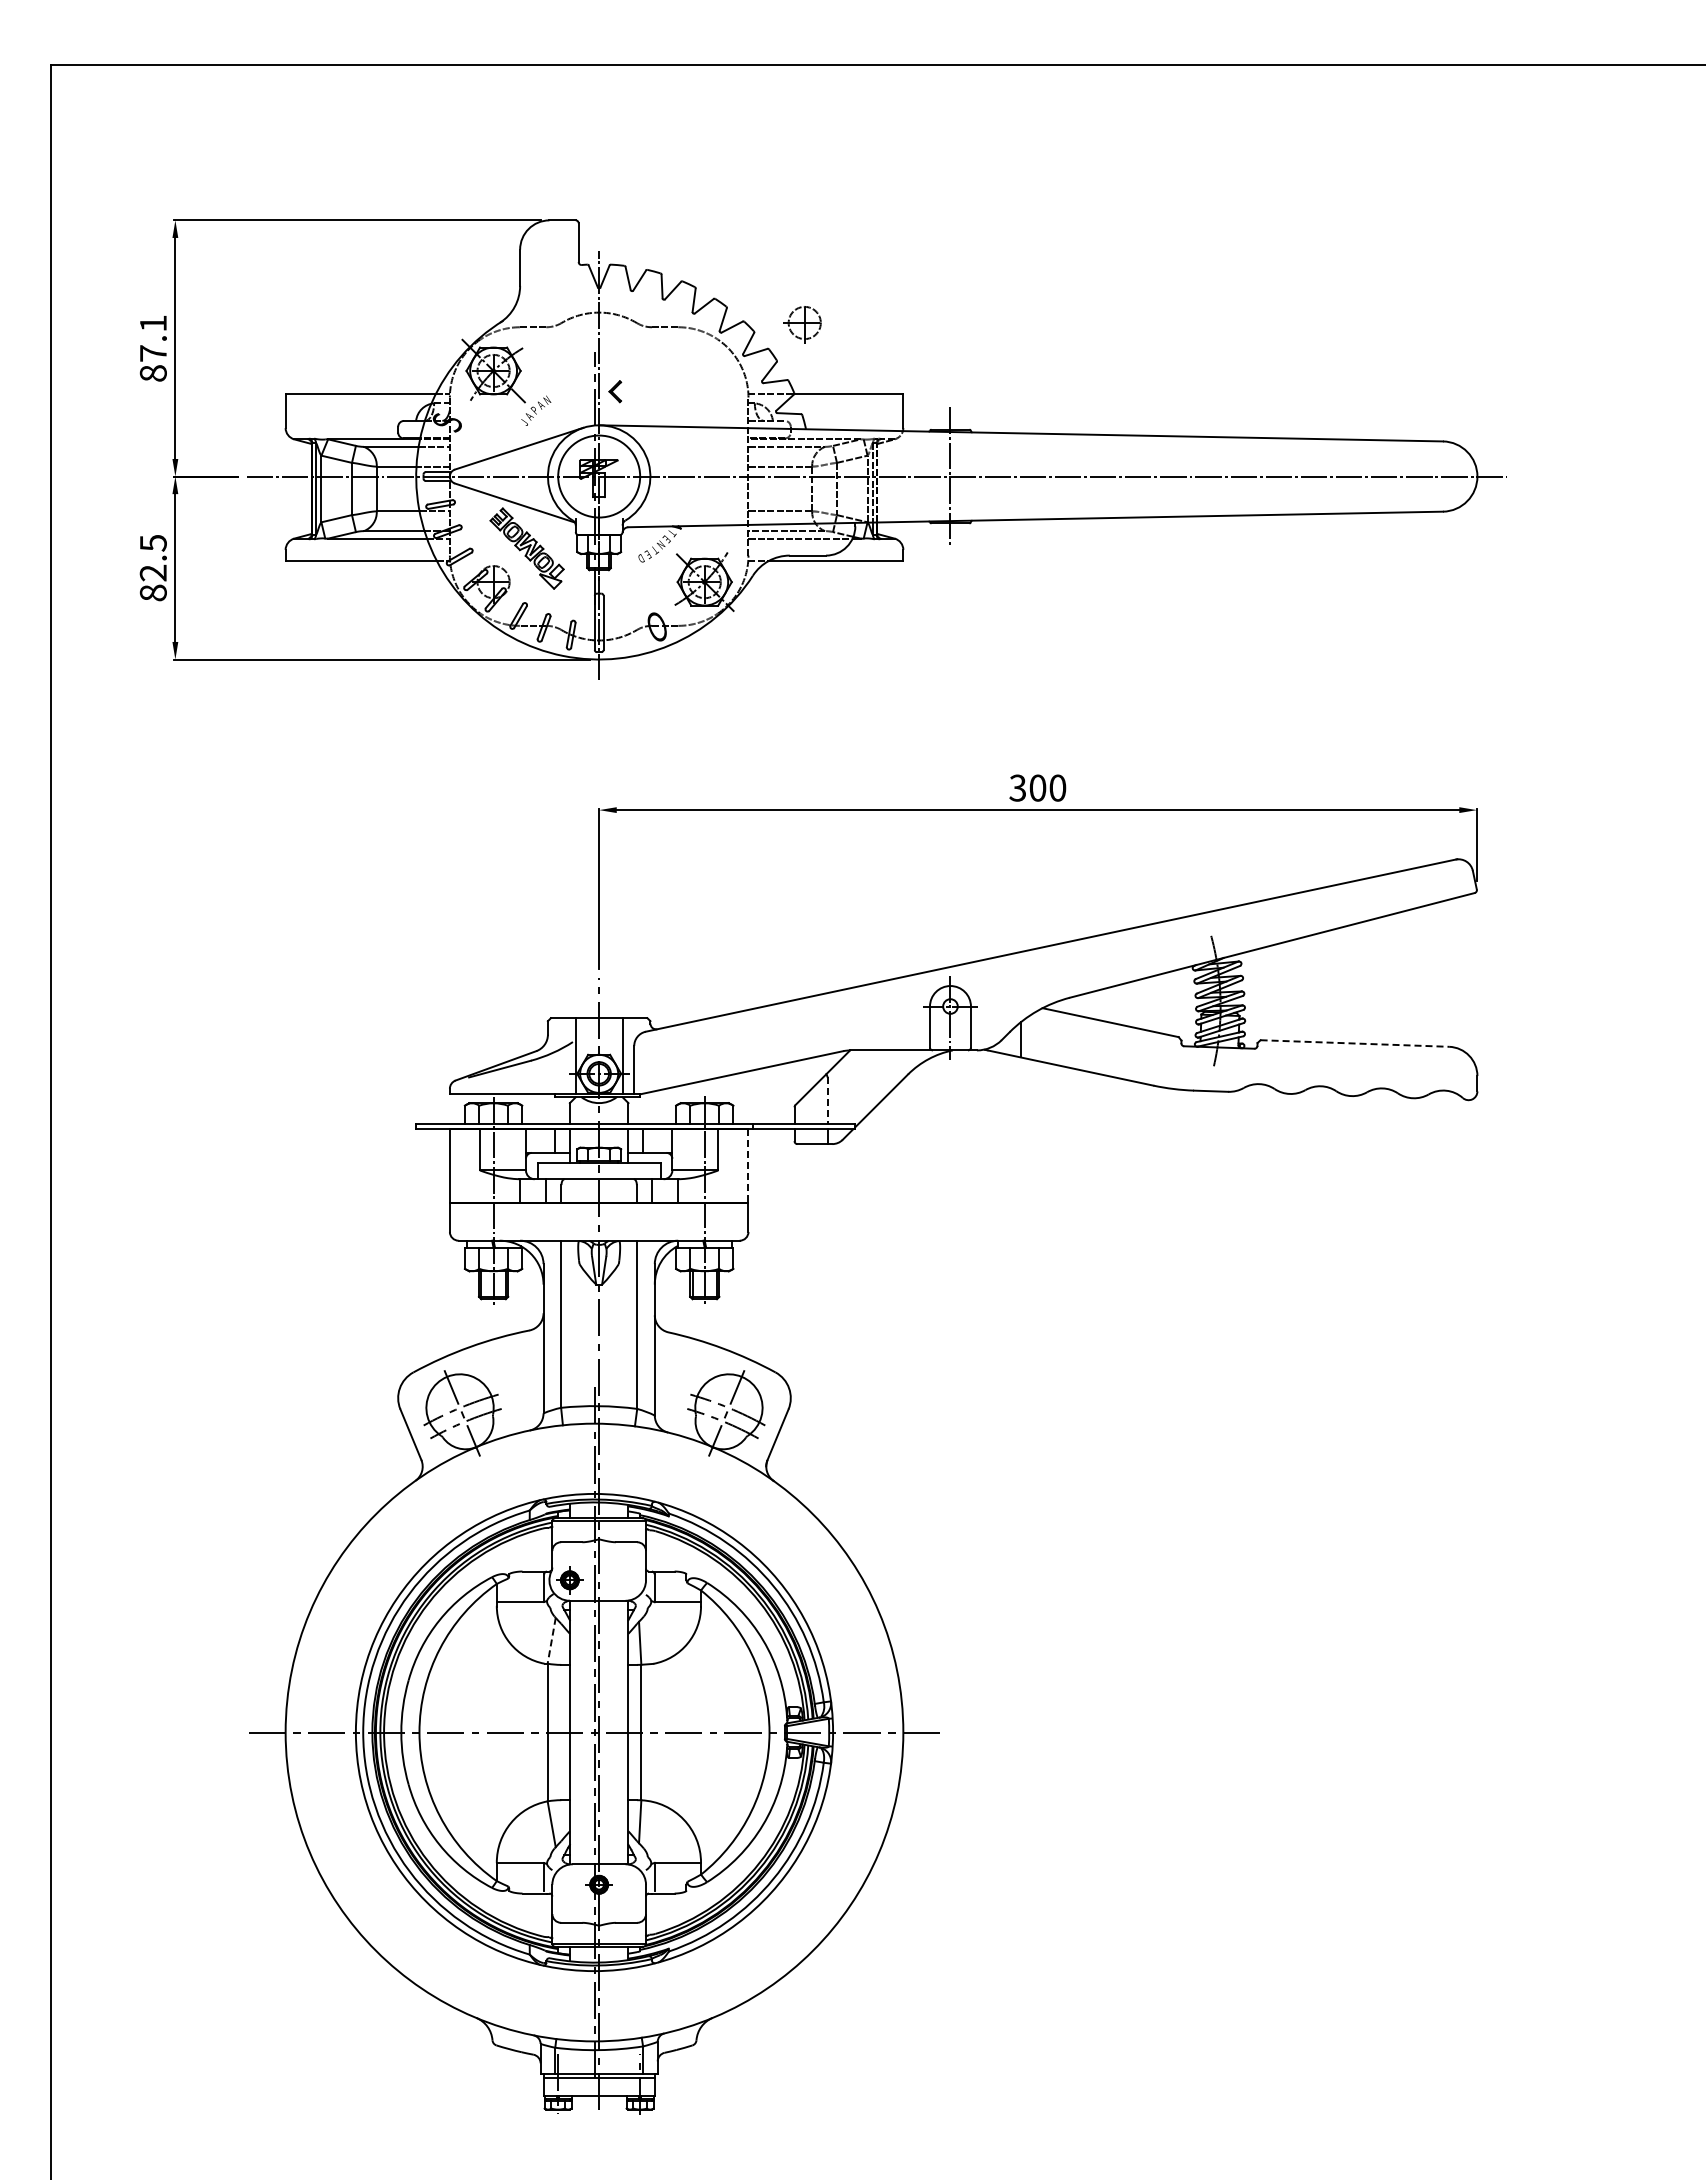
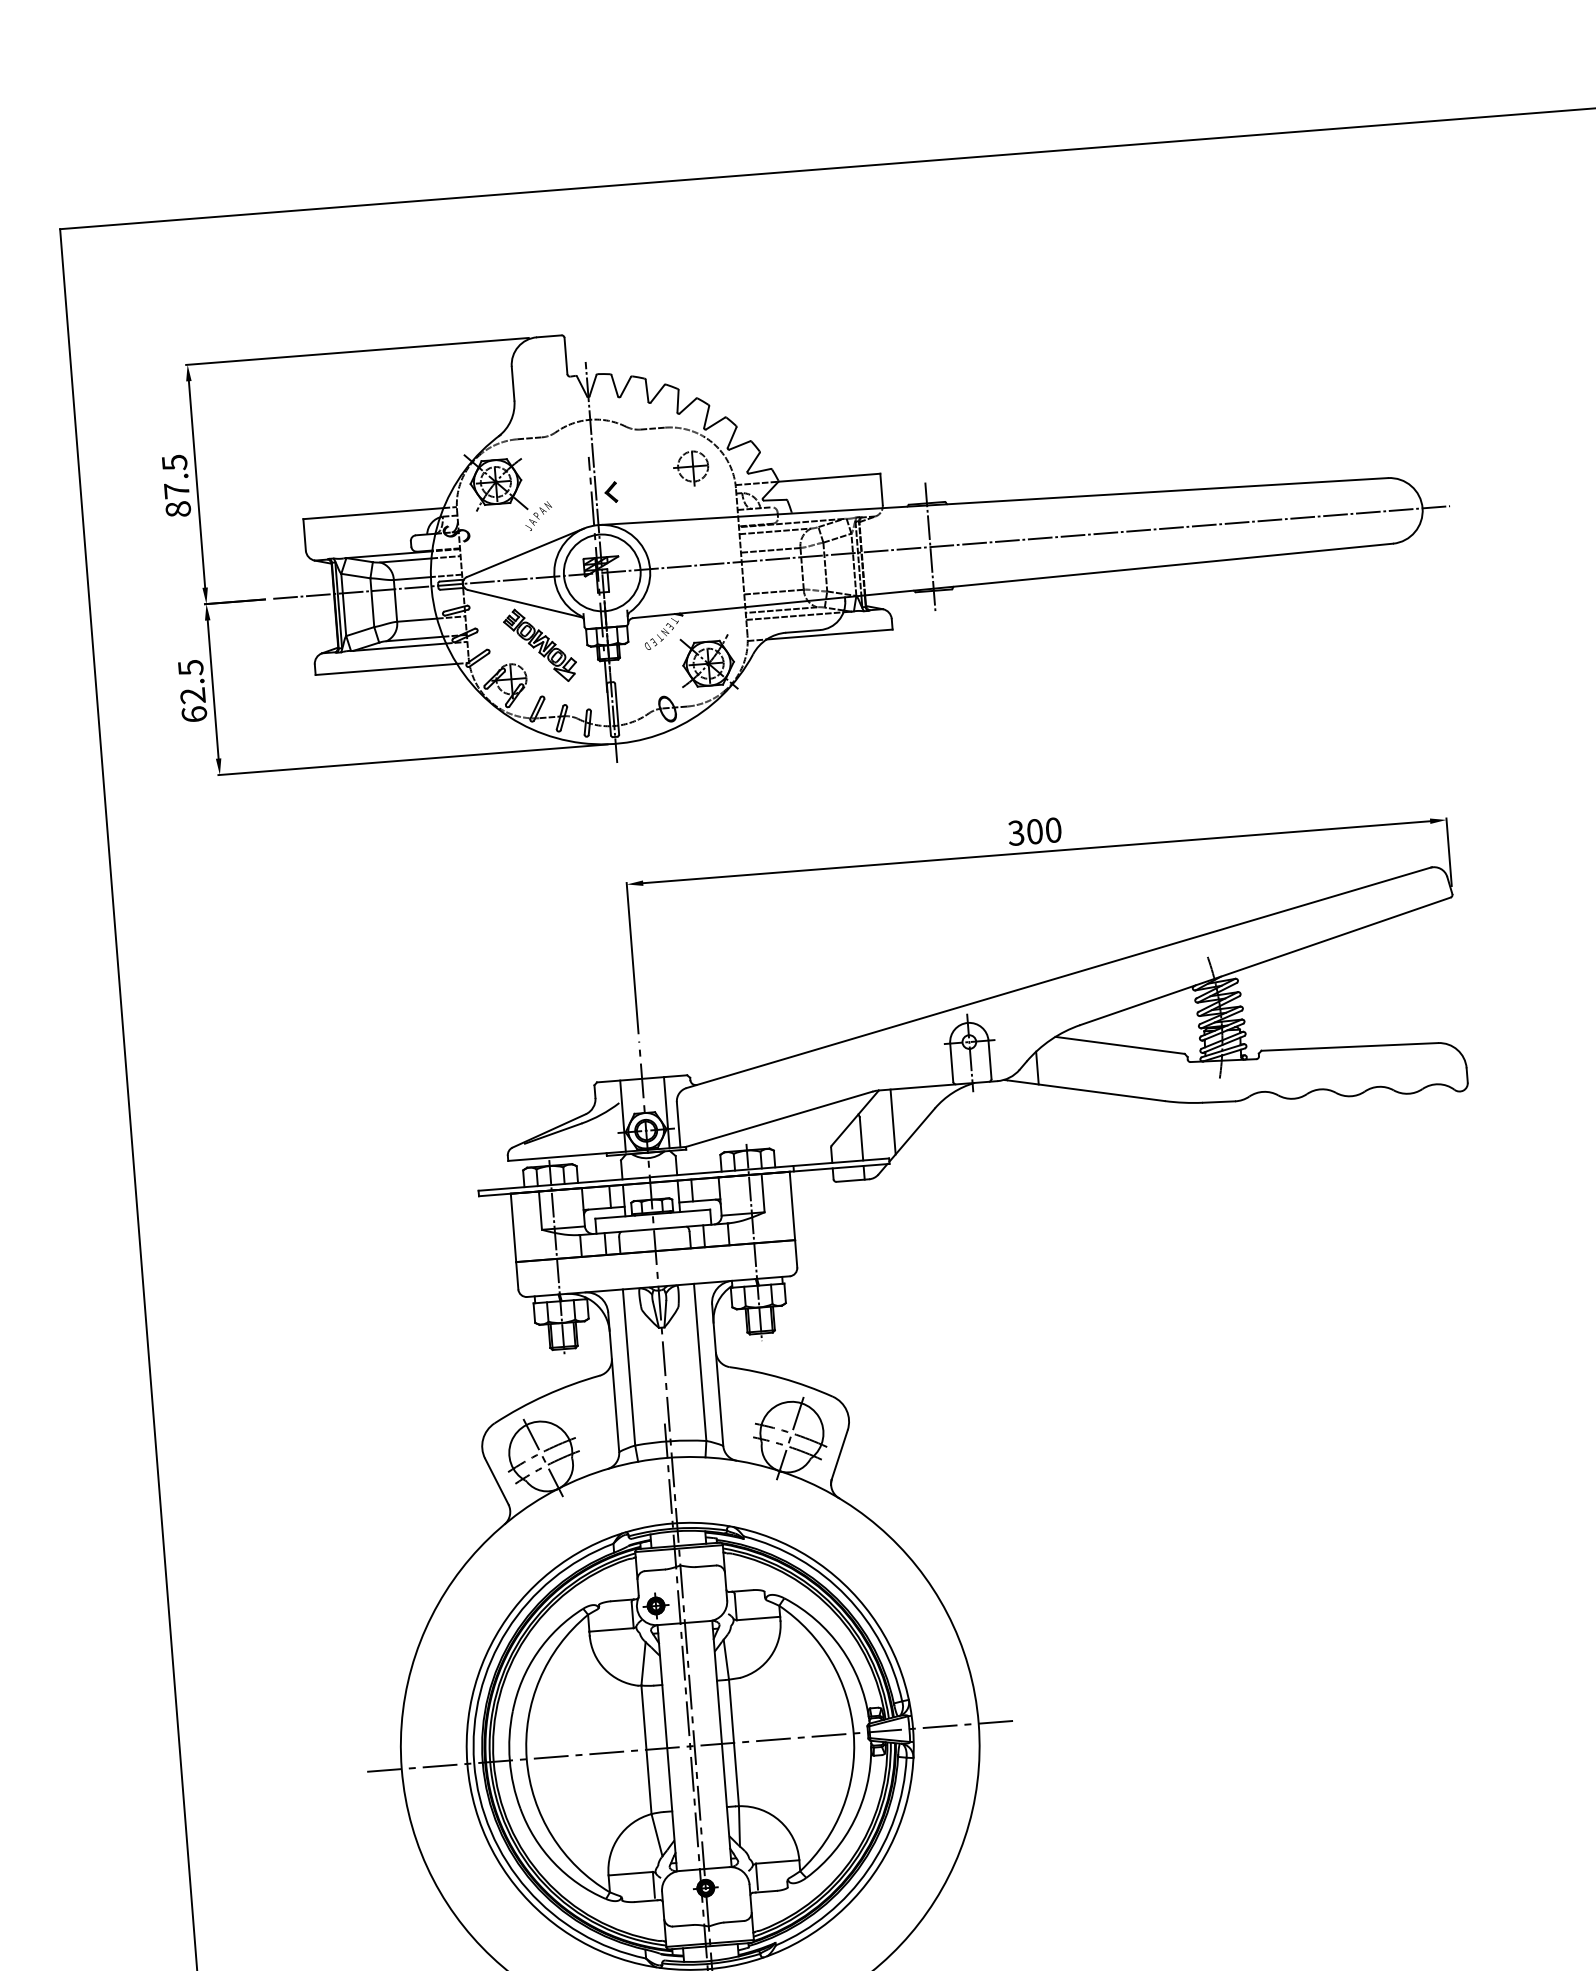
text: (153, 323) -> (174, 462), 87.1 -> 87.5
part: (802, 324) -> (691, 468), moved
text: (152, 592) -> (193, 714), 82.5 -> 62.5
line: (1355, 1043) -> (1350, 1046), dashed -> solid
line: (862, 1084) -> (892, 1121), added
line: (827, 1100) -> (861, 1138), dashed -> solid
line: (748, 1166) -> (792, 1206), dashed -> solid
line: (551, 1641) -> (643, 1664), dashed -> solid

